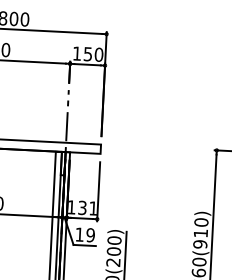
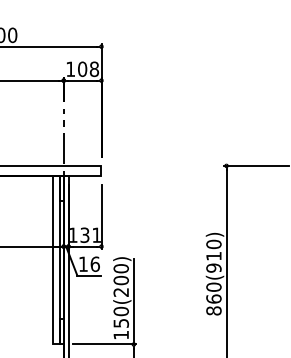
text: (93, 54) -> (88, 69), 150 -> 108
text: (90, 234) -> (94, 263), 19 -> 16

